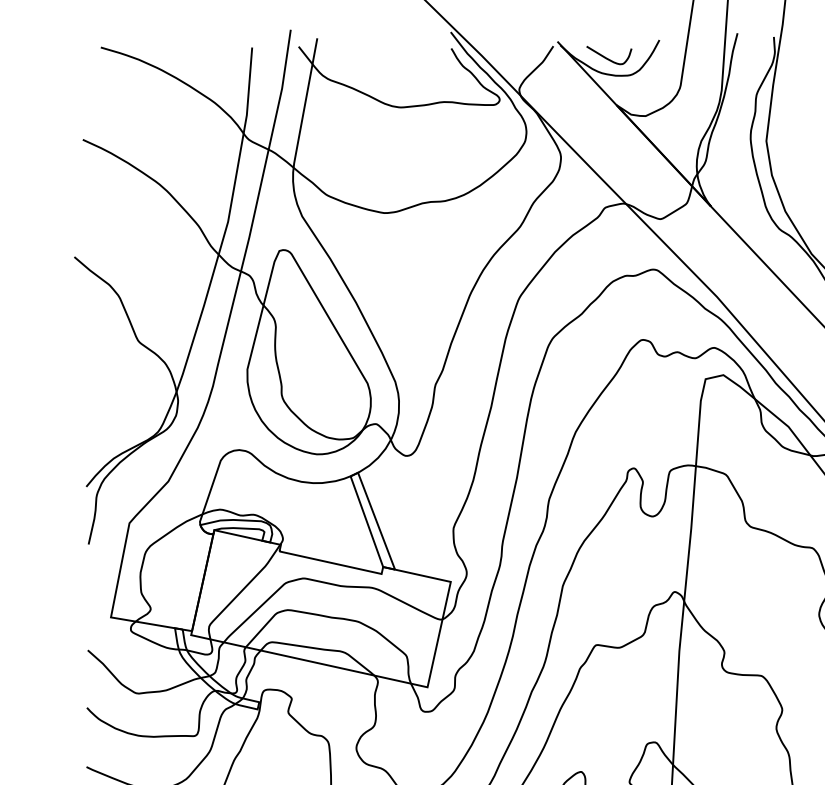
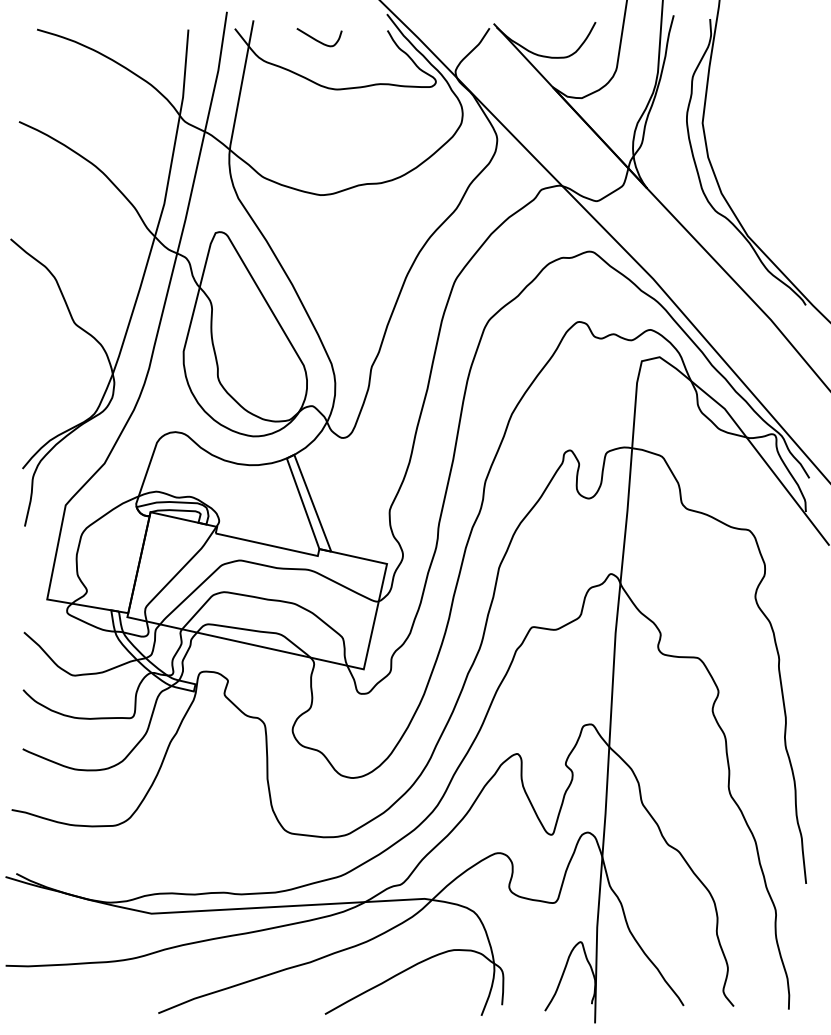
curve: (607, 57) -> (317, 39), moved

